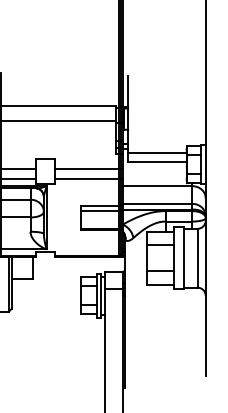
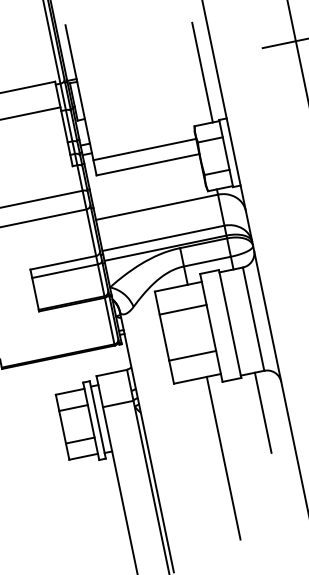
line: (197, 117) -> (202, 72), added
line: (192, 310) -> (263, 412), added
line: (165, 330) -> (223, 457), added

